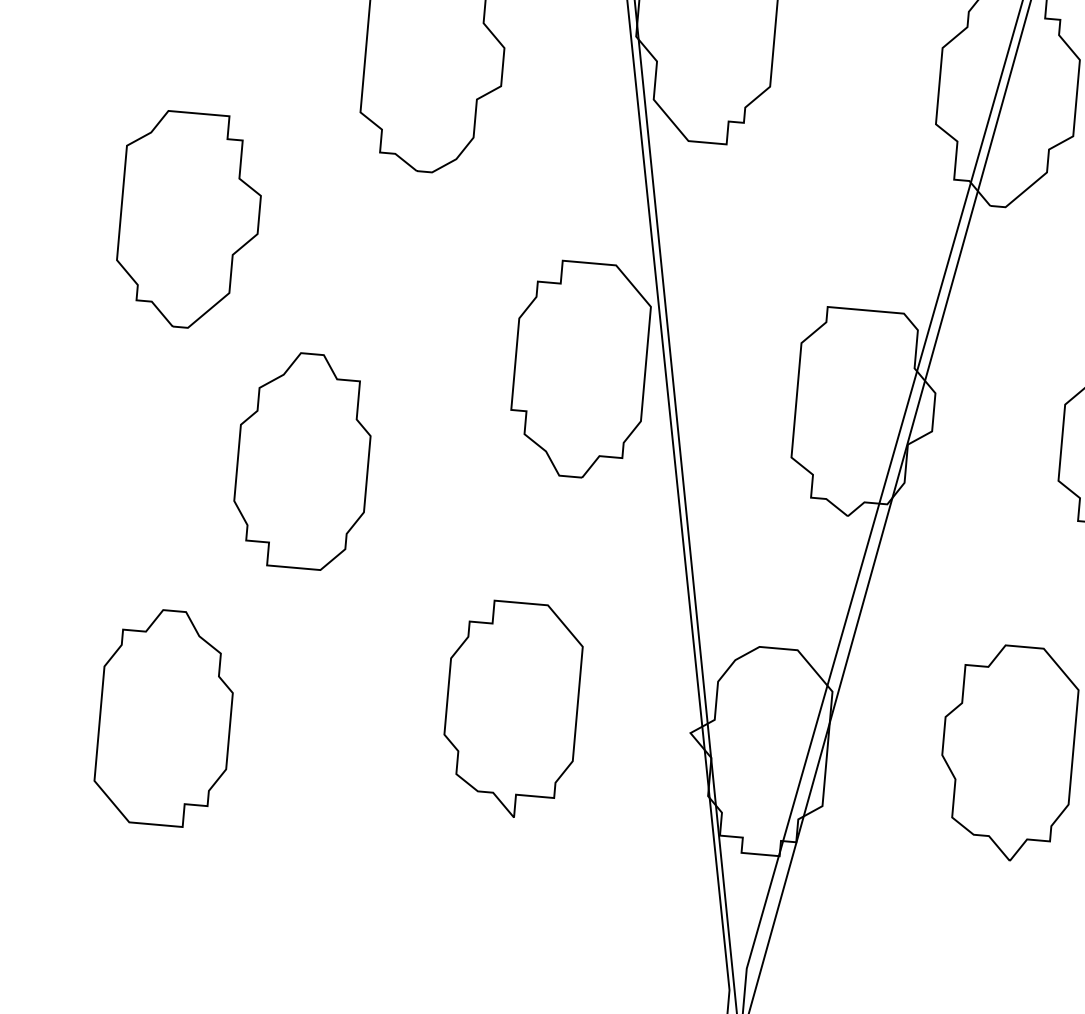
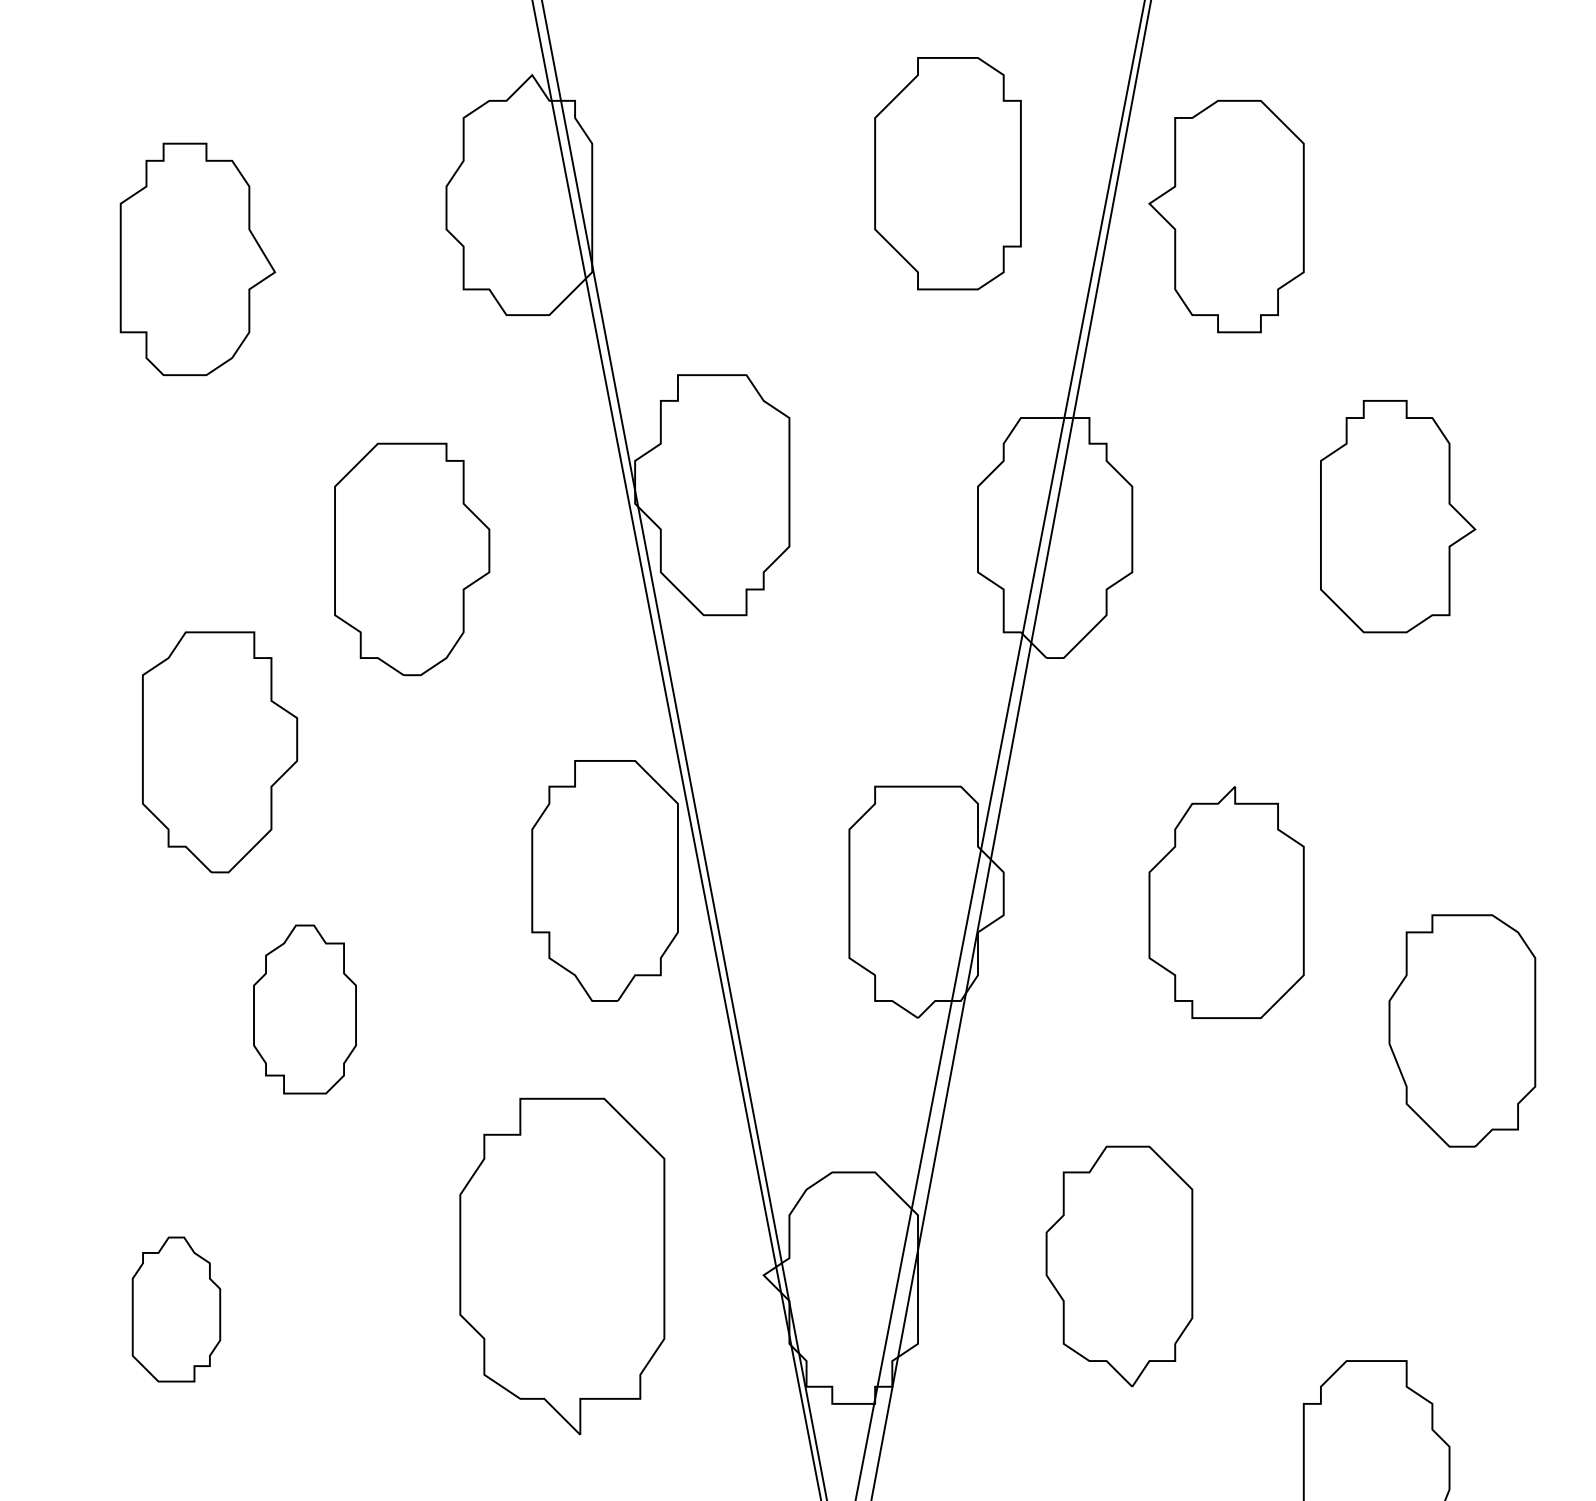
part: (190, 220) -> (220, 752), moved
part: (302, 460) -> (304, 1009), size x0.7
part: (511, 709) -> (561, 1266), size x1.4
part: (165, 717) -> (176, 1309), size x0.6

